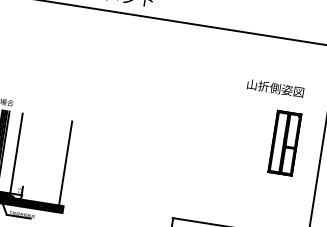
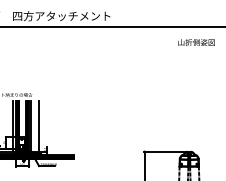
text: (275, 88) -> (196, 42), moved
part: (284, 143) -> (207, 93), removed
line: (66, 163) -> (71, 127), removed

